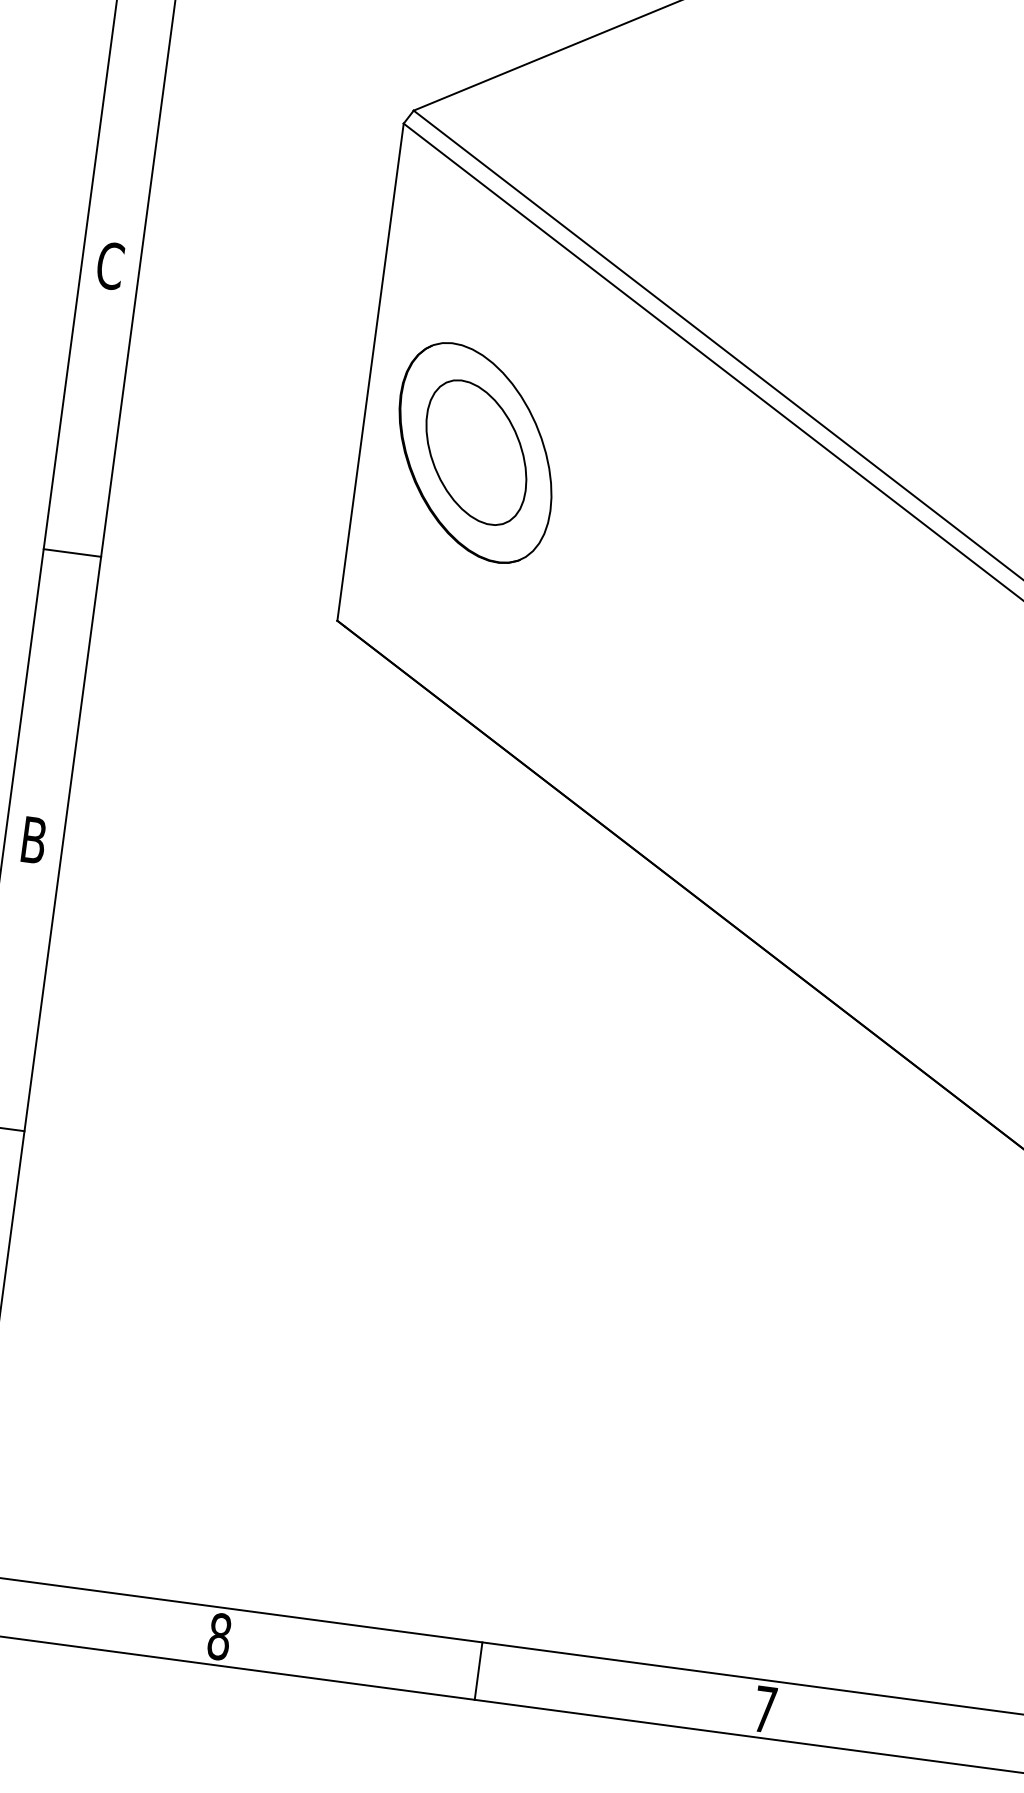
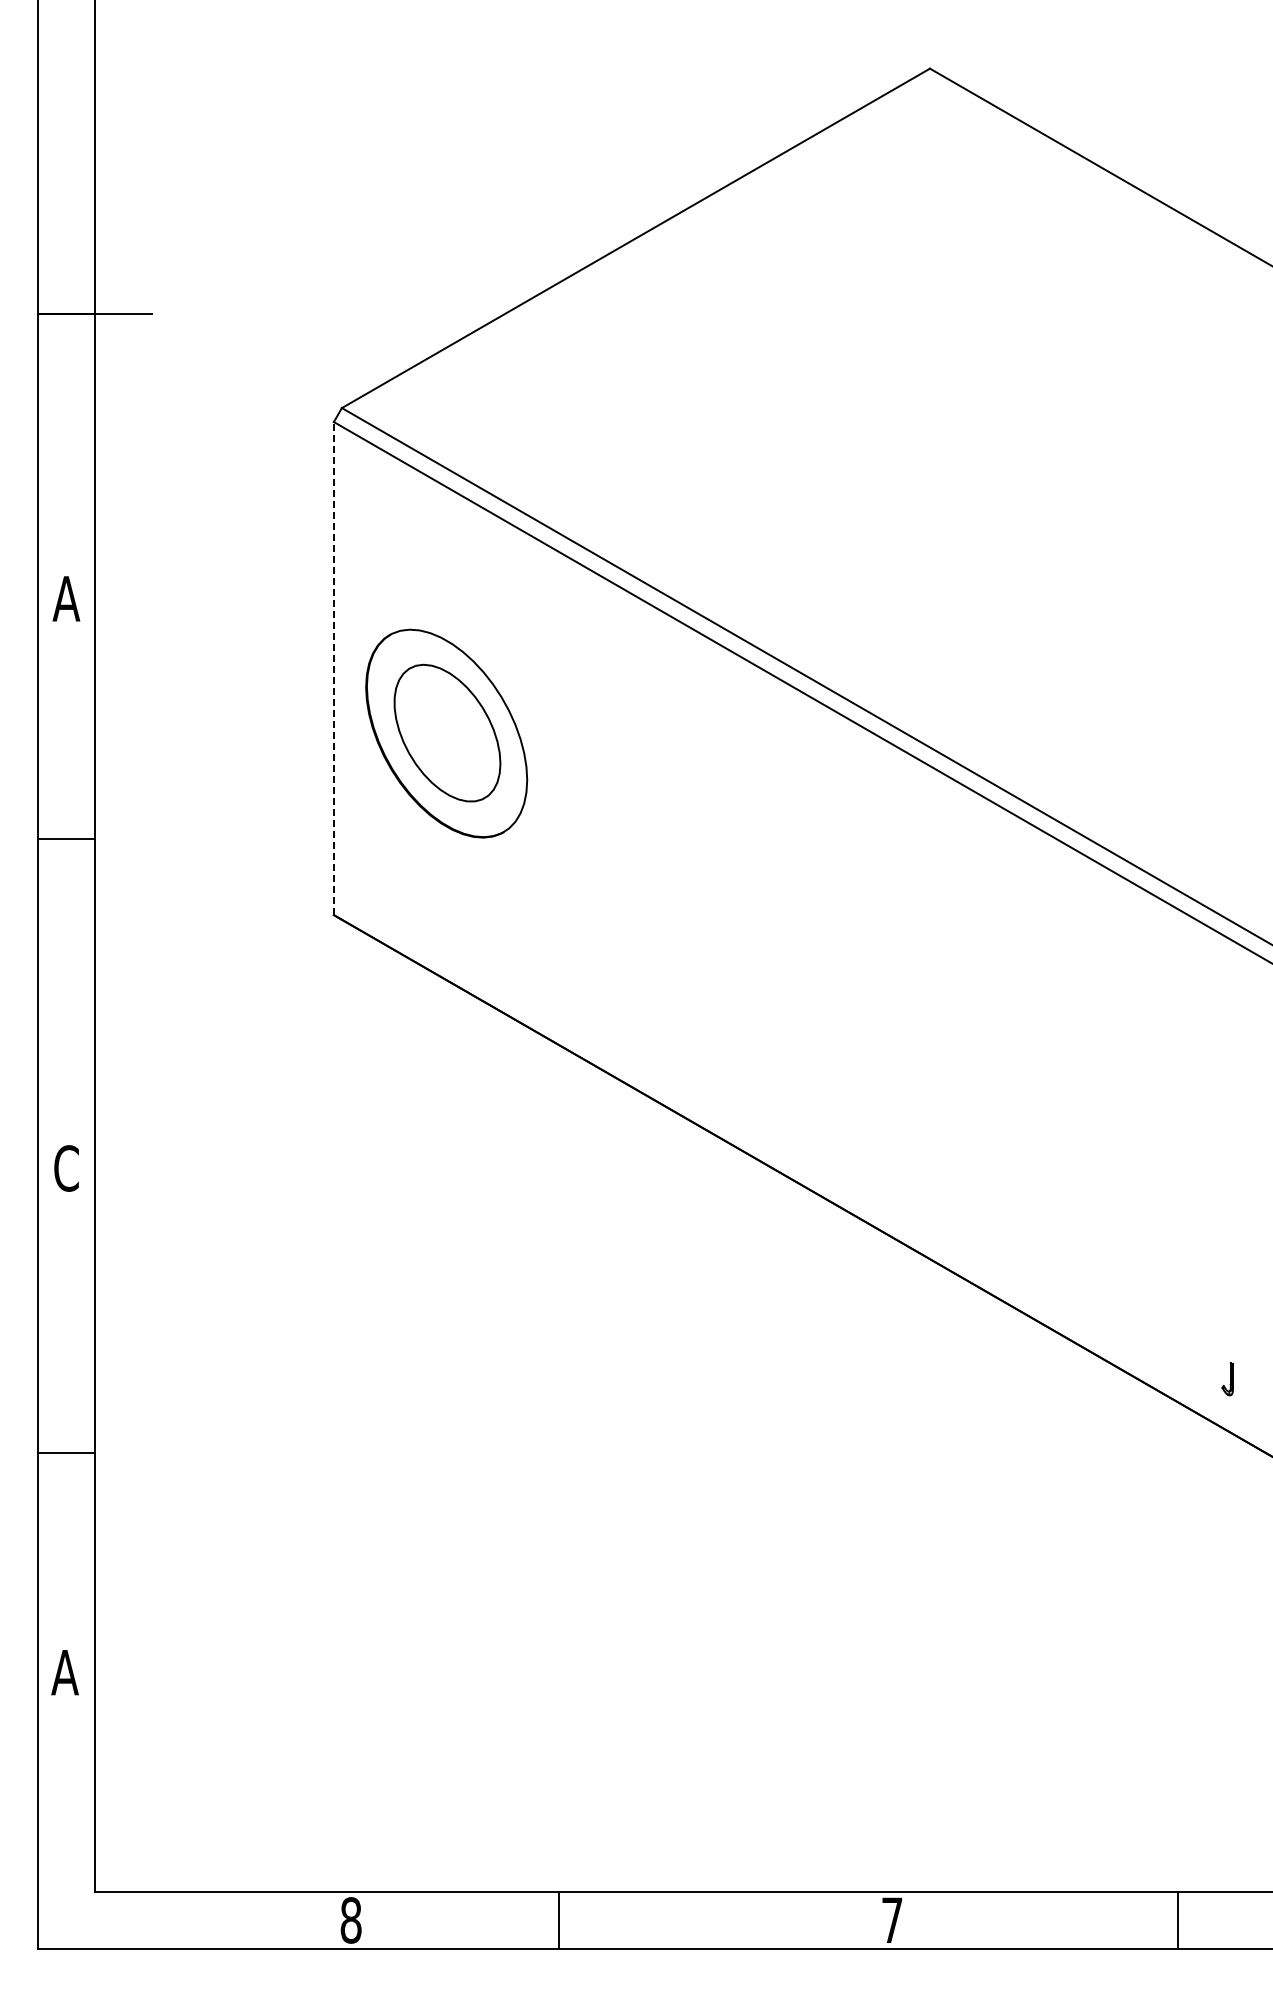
text: (110, 265) -> (66, 598), C -> A
line: (370, 372) -> (333, 668), solid -> dashed
line: (72, 552) -> (66, 838), moved
text: (33, 840) -> (66, 1168), B -> C
line: (479, 1670) -> (559, 1919), moved

